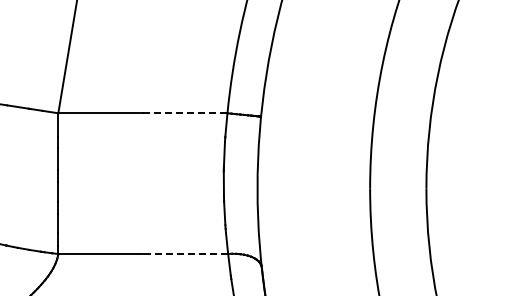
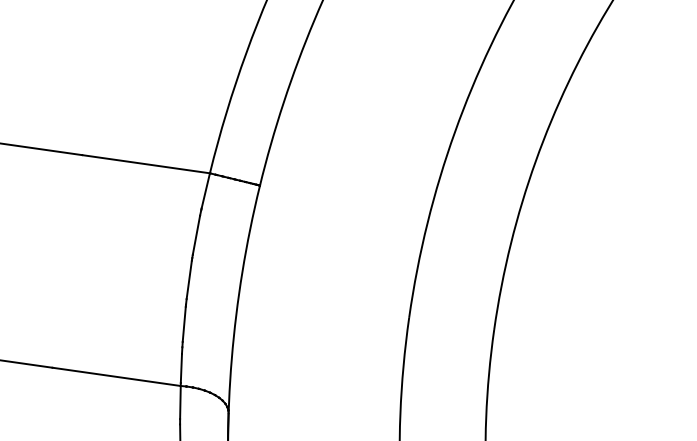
line: (185, 113) -> (146, 164), dashed -> solid
line: (185, 254) -> (116, 377), dashed -> solid

